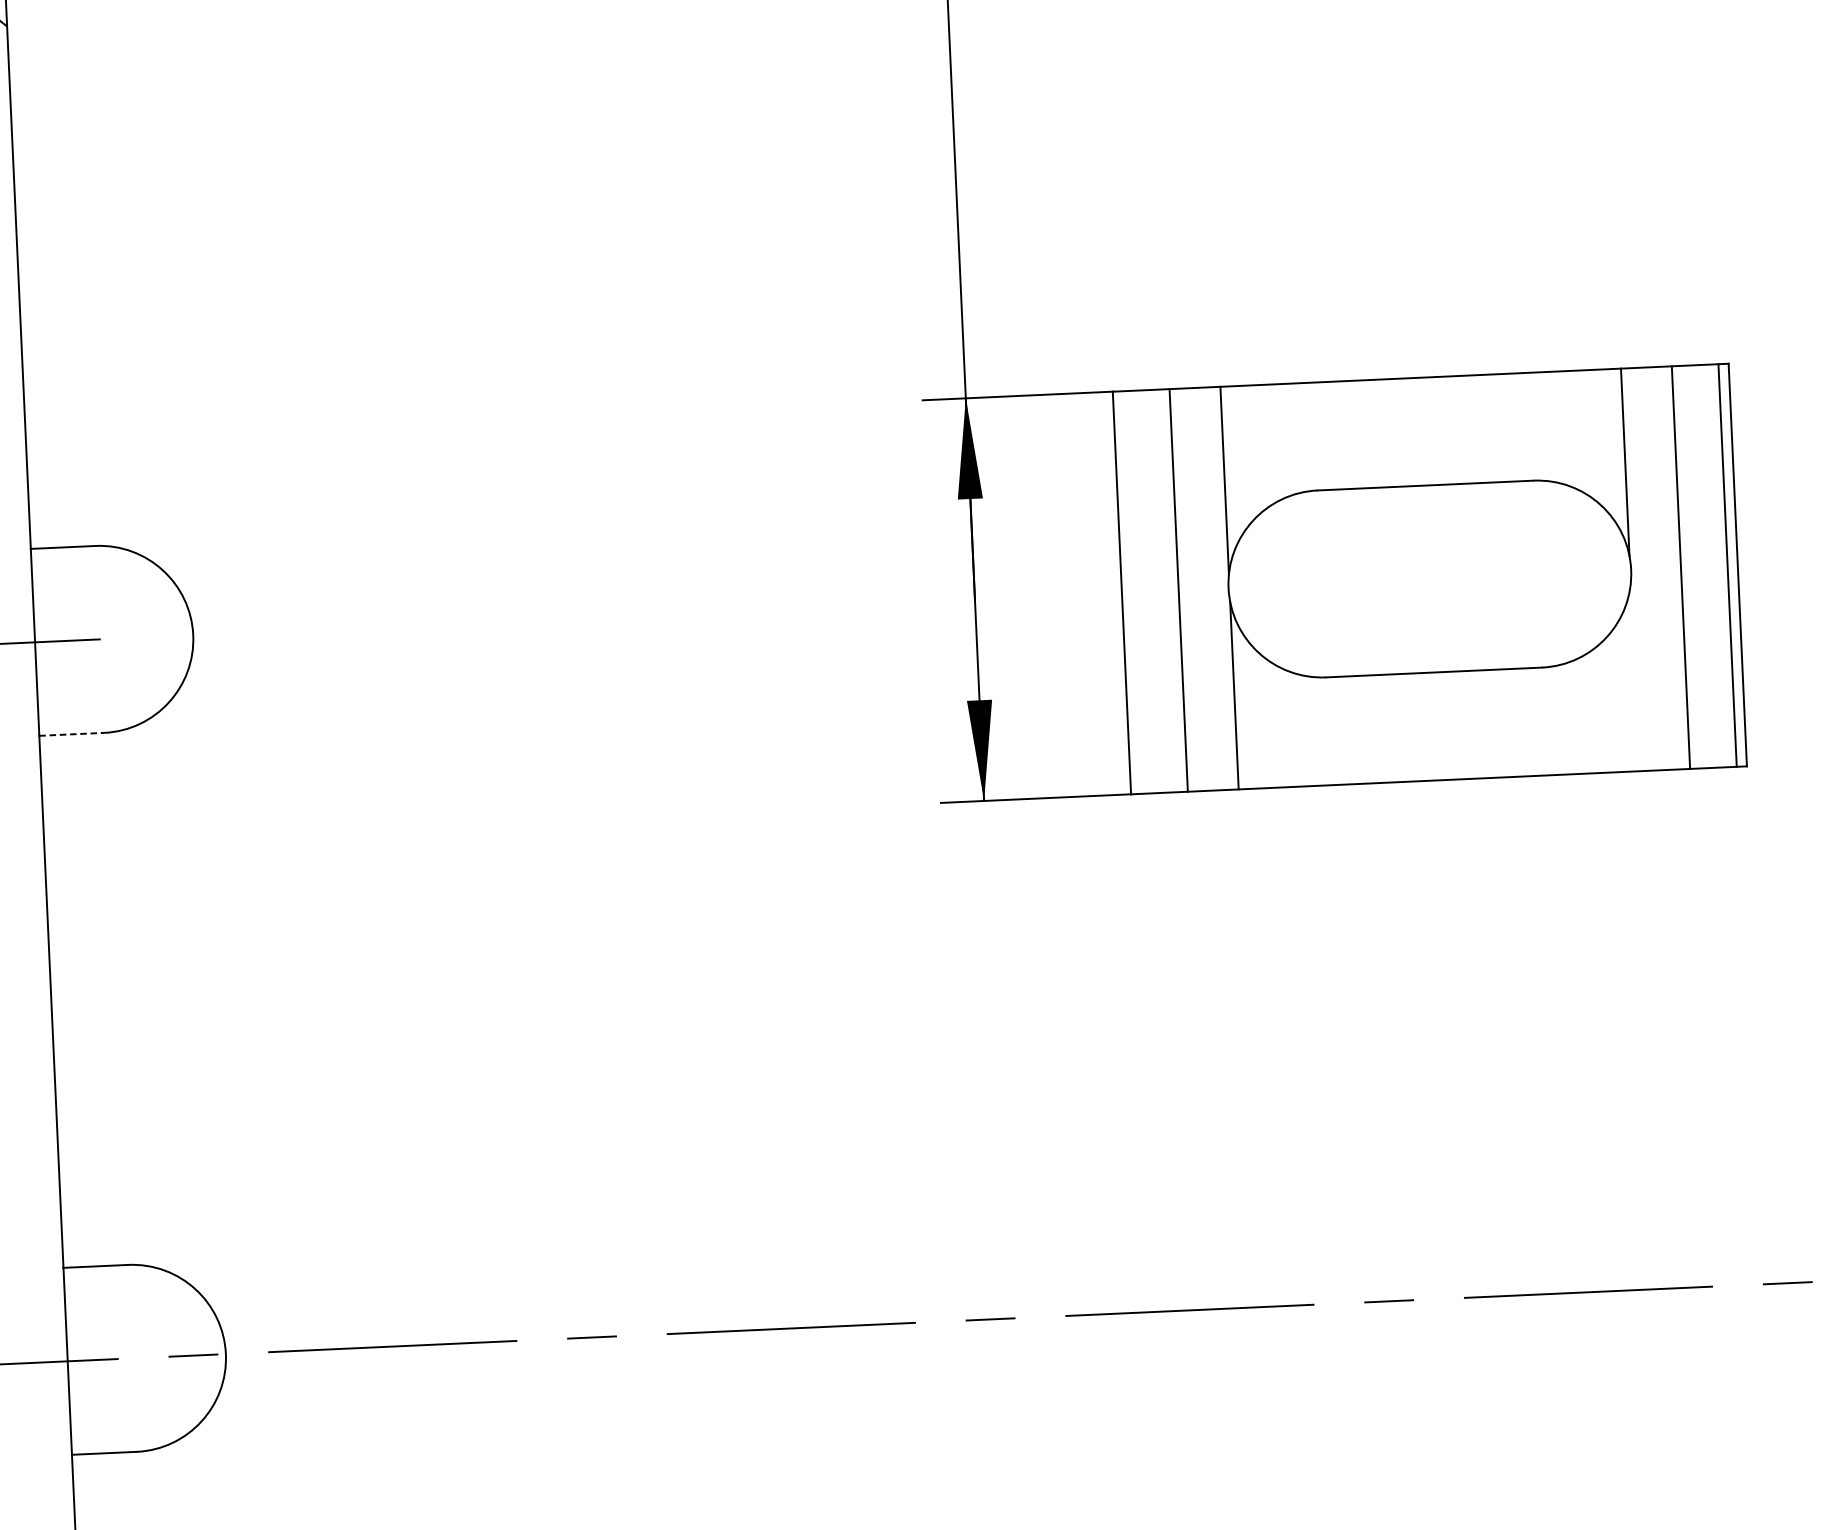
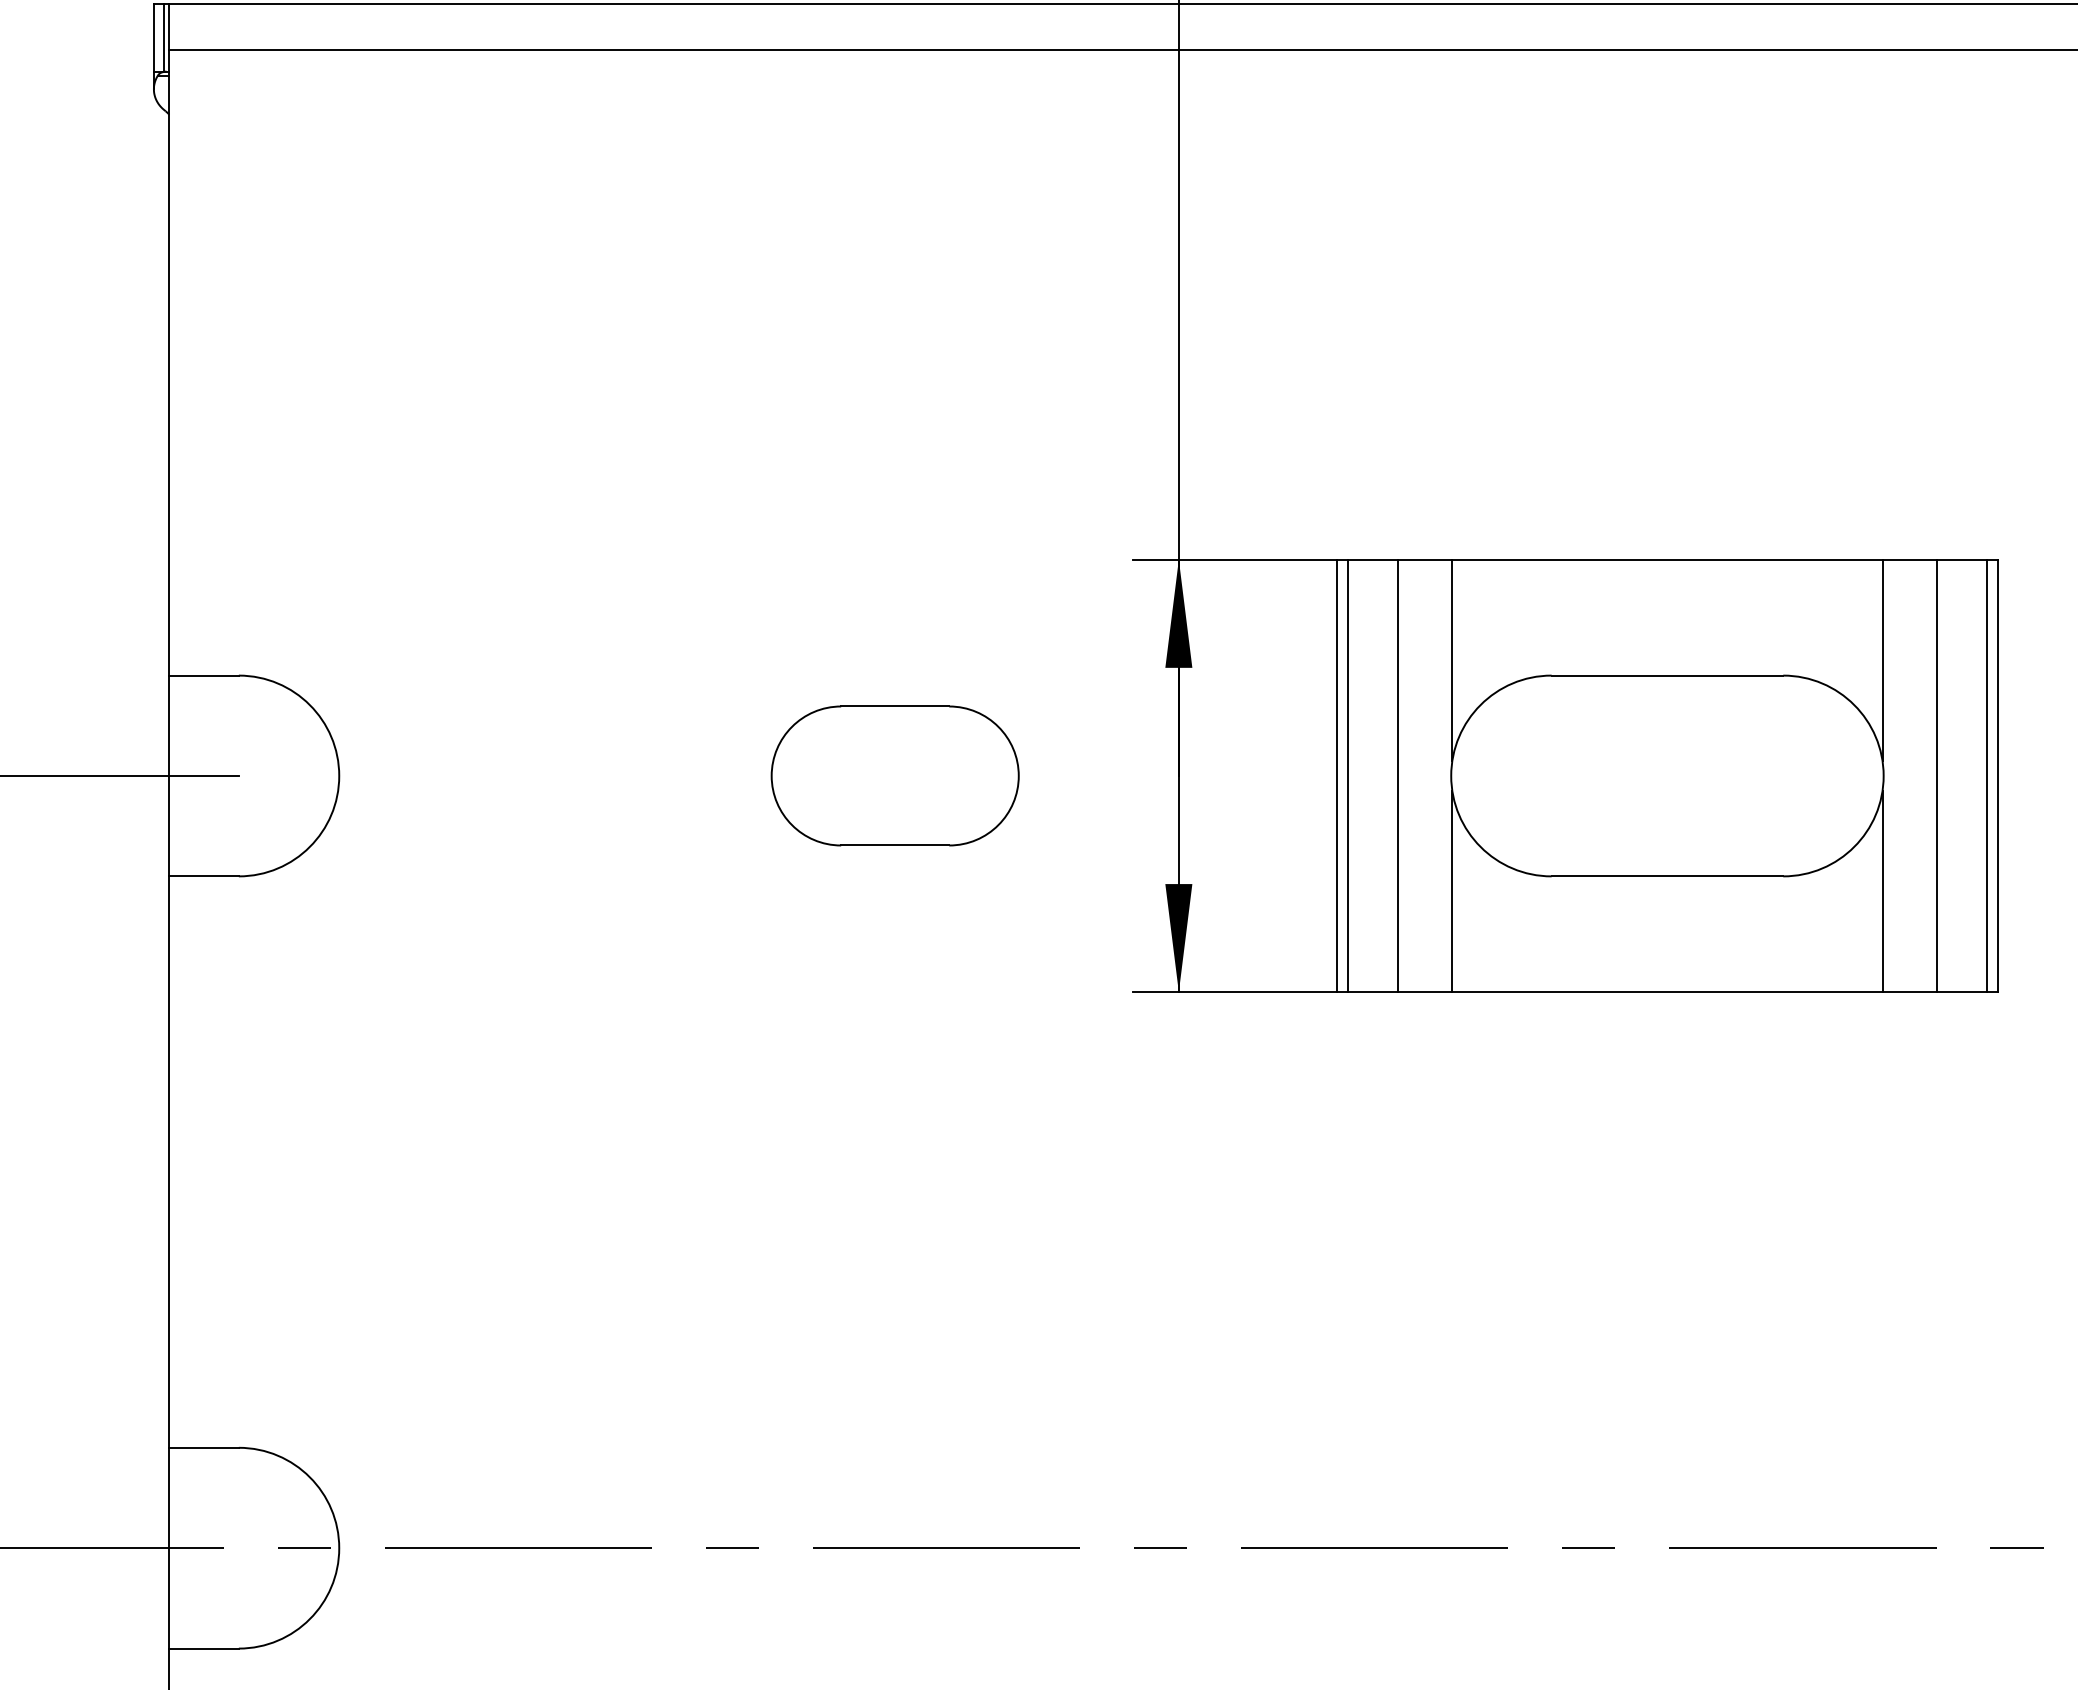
line: (1131, 592) -> (1347, 775), added
part: (710, 611) -> (894, 775), added
line: (1634, 677) -> (1882, 891), added
line: (72, 734) -> (204, 876), dashed -> solid

